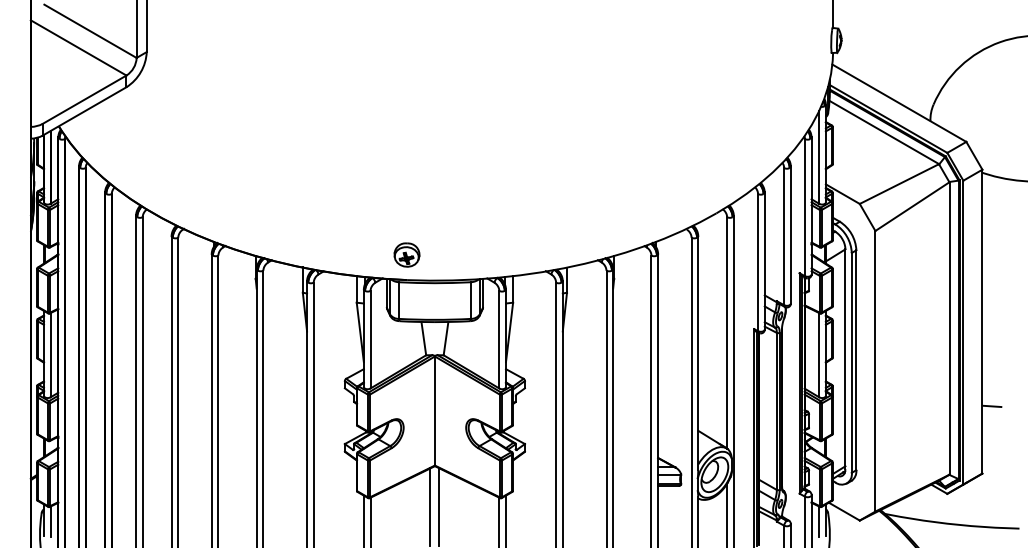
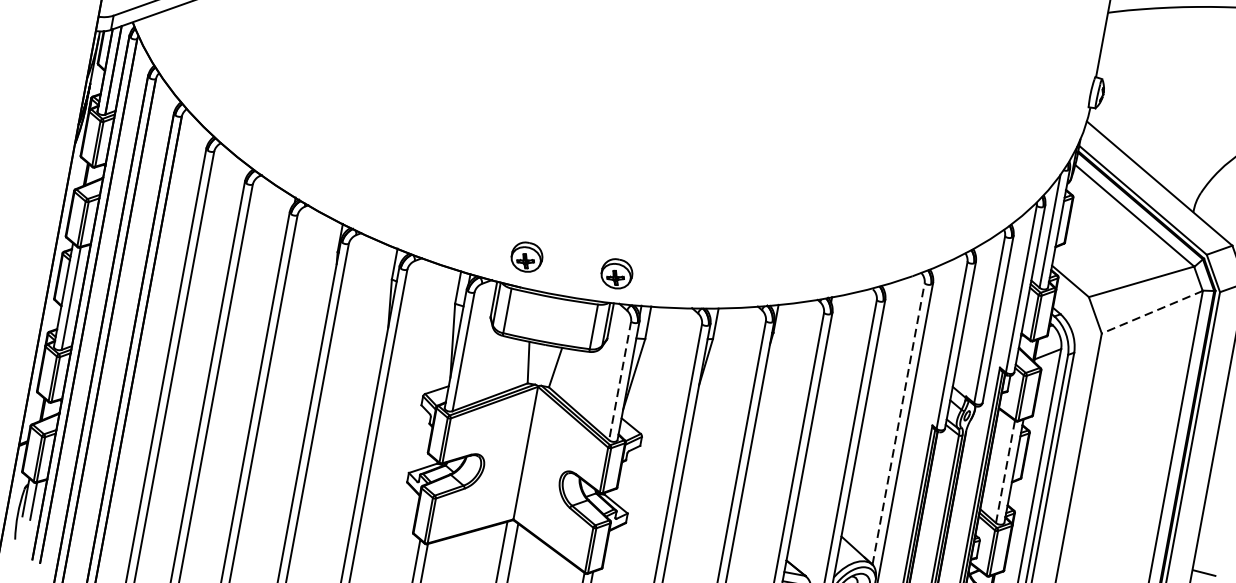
line: (912, 206) -> (1152, 312), solid -> dashed
part: (480, 254) -> (616, 273), added
line: (727, 332) -> (899, 423), solid -> dashed
line: (499, 339) -> (620, 380), solid -> dashed
line: (819, 354) -> (1005, 471), solid -> dashed

